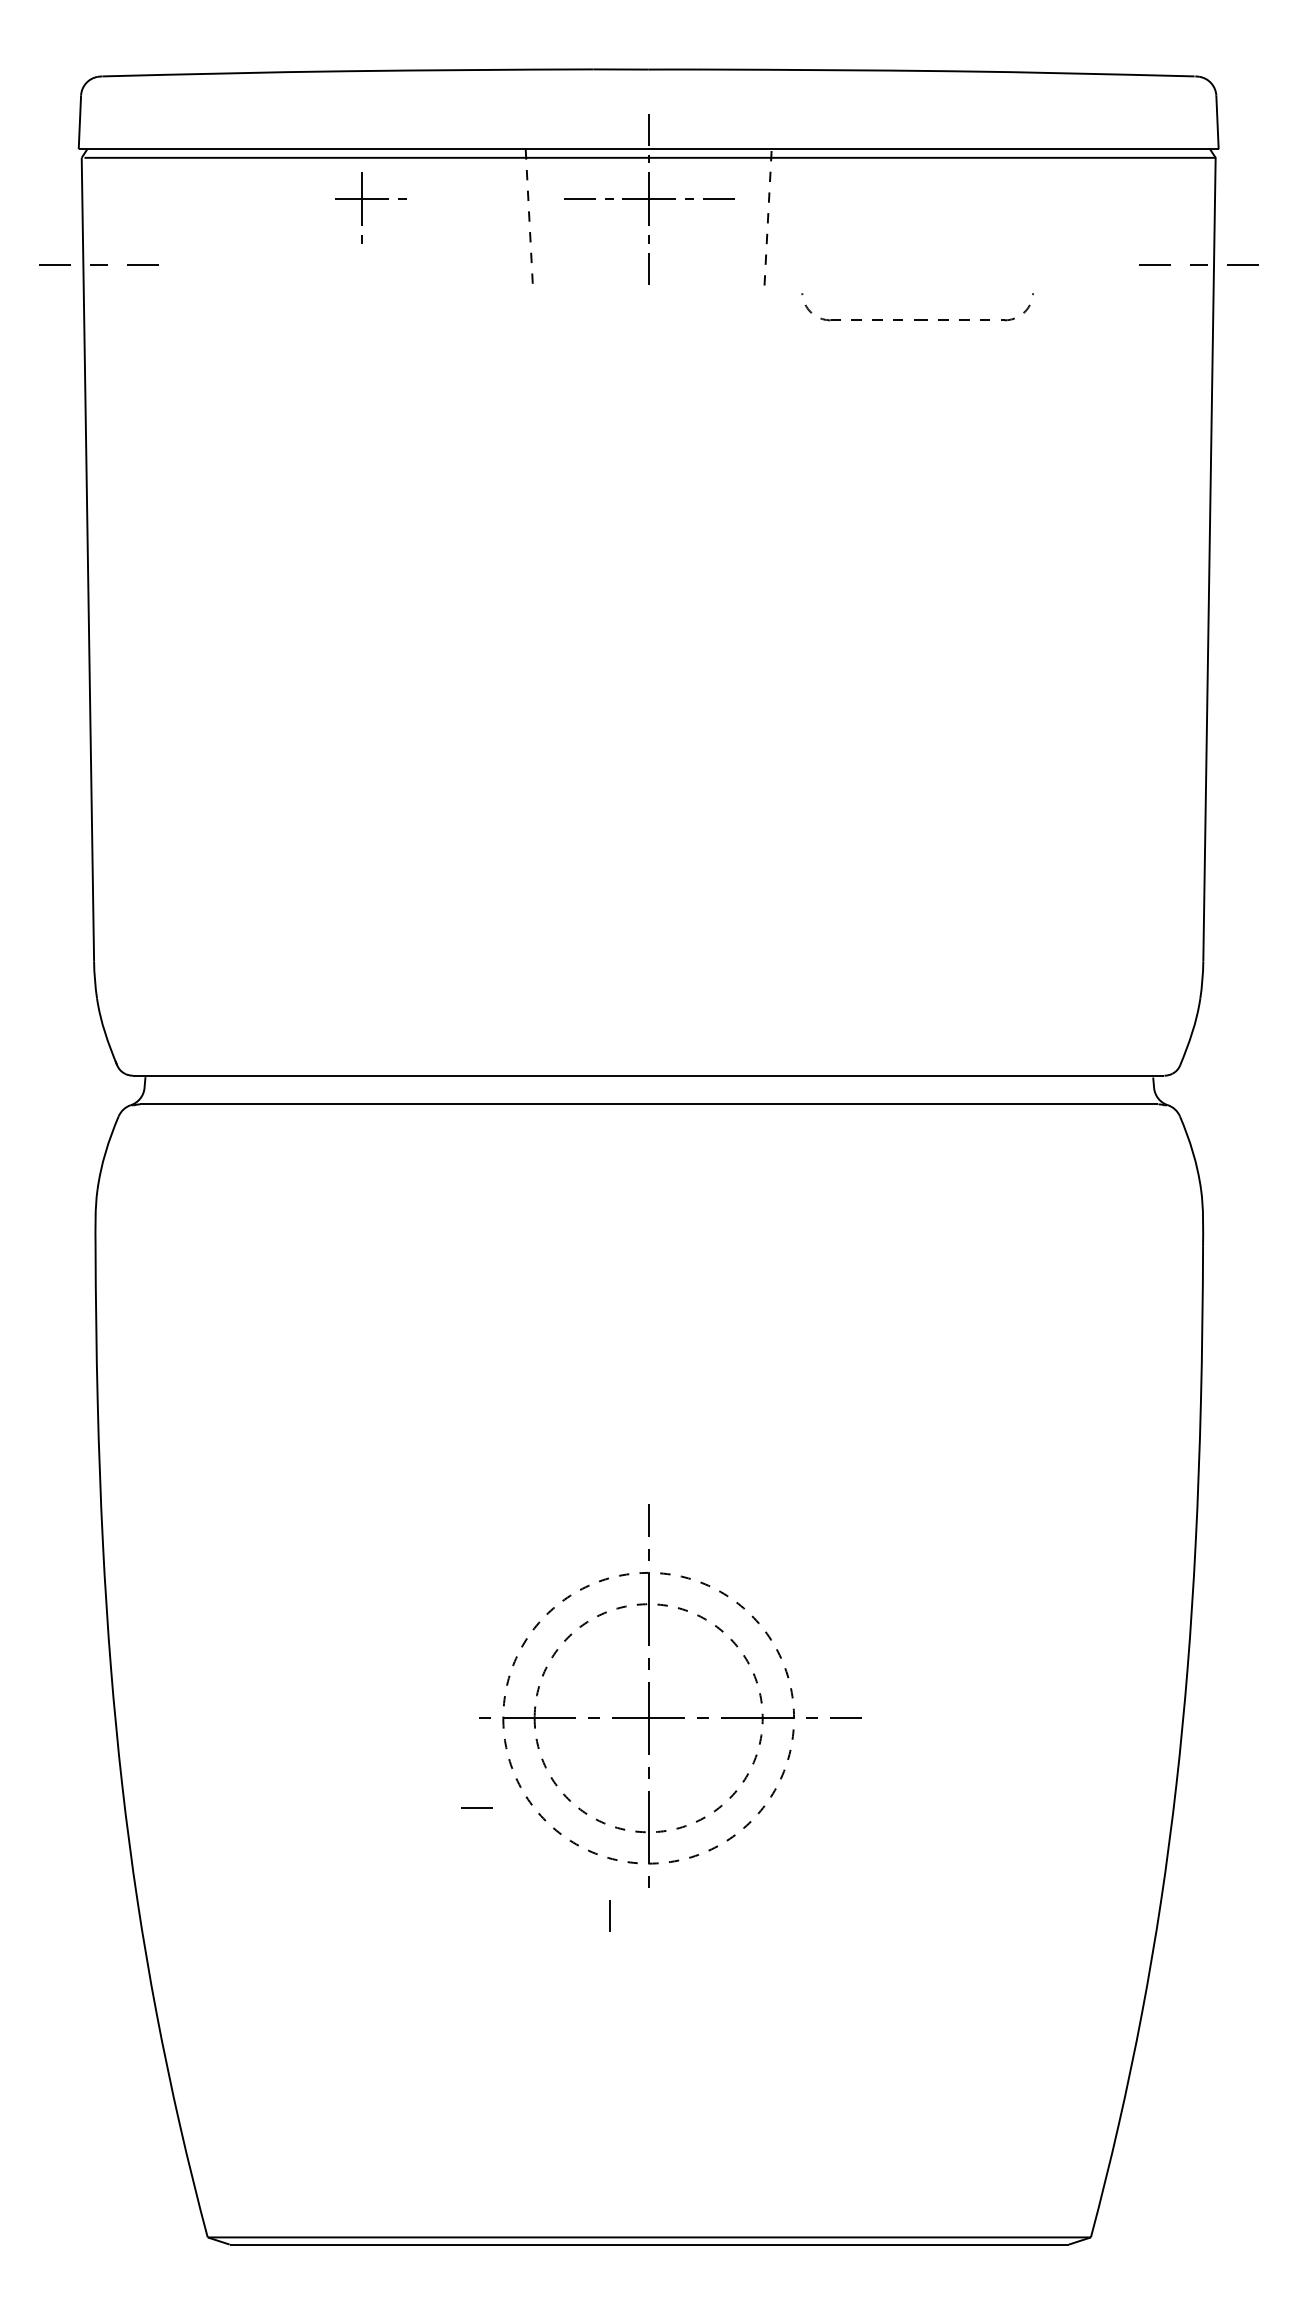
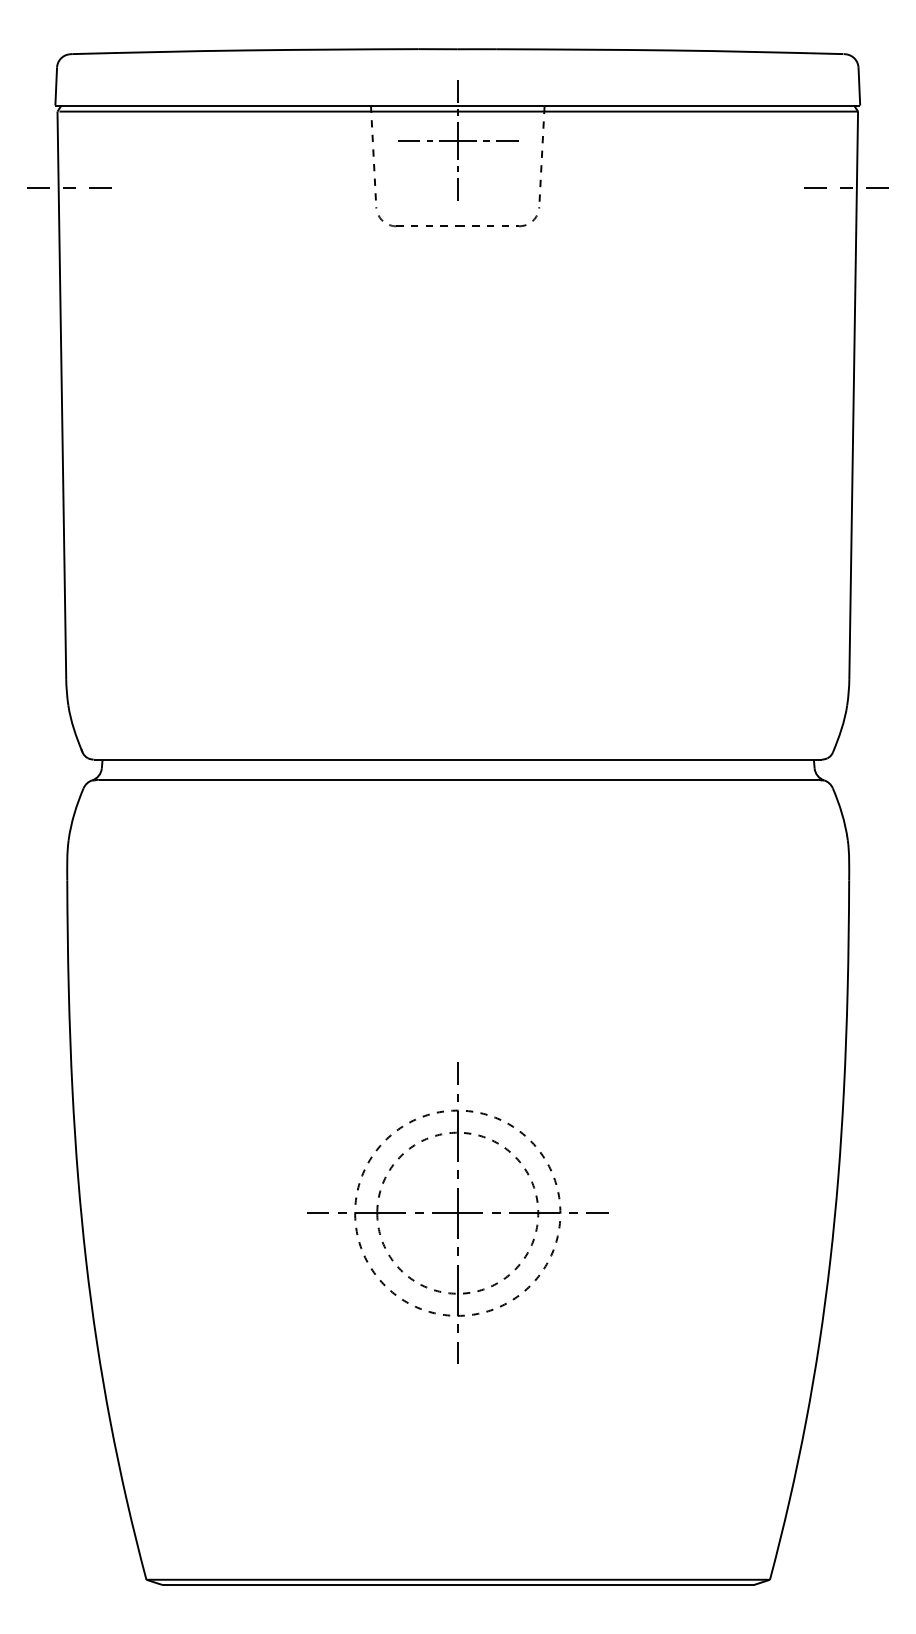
part: (370, 199) -> (261, 141), removed
part: (917, 319) -> (457, 225), moved
line: (476, 1807) -> (317, 1212), moved
line: (609, 1915) -> (457, 1352), moved

